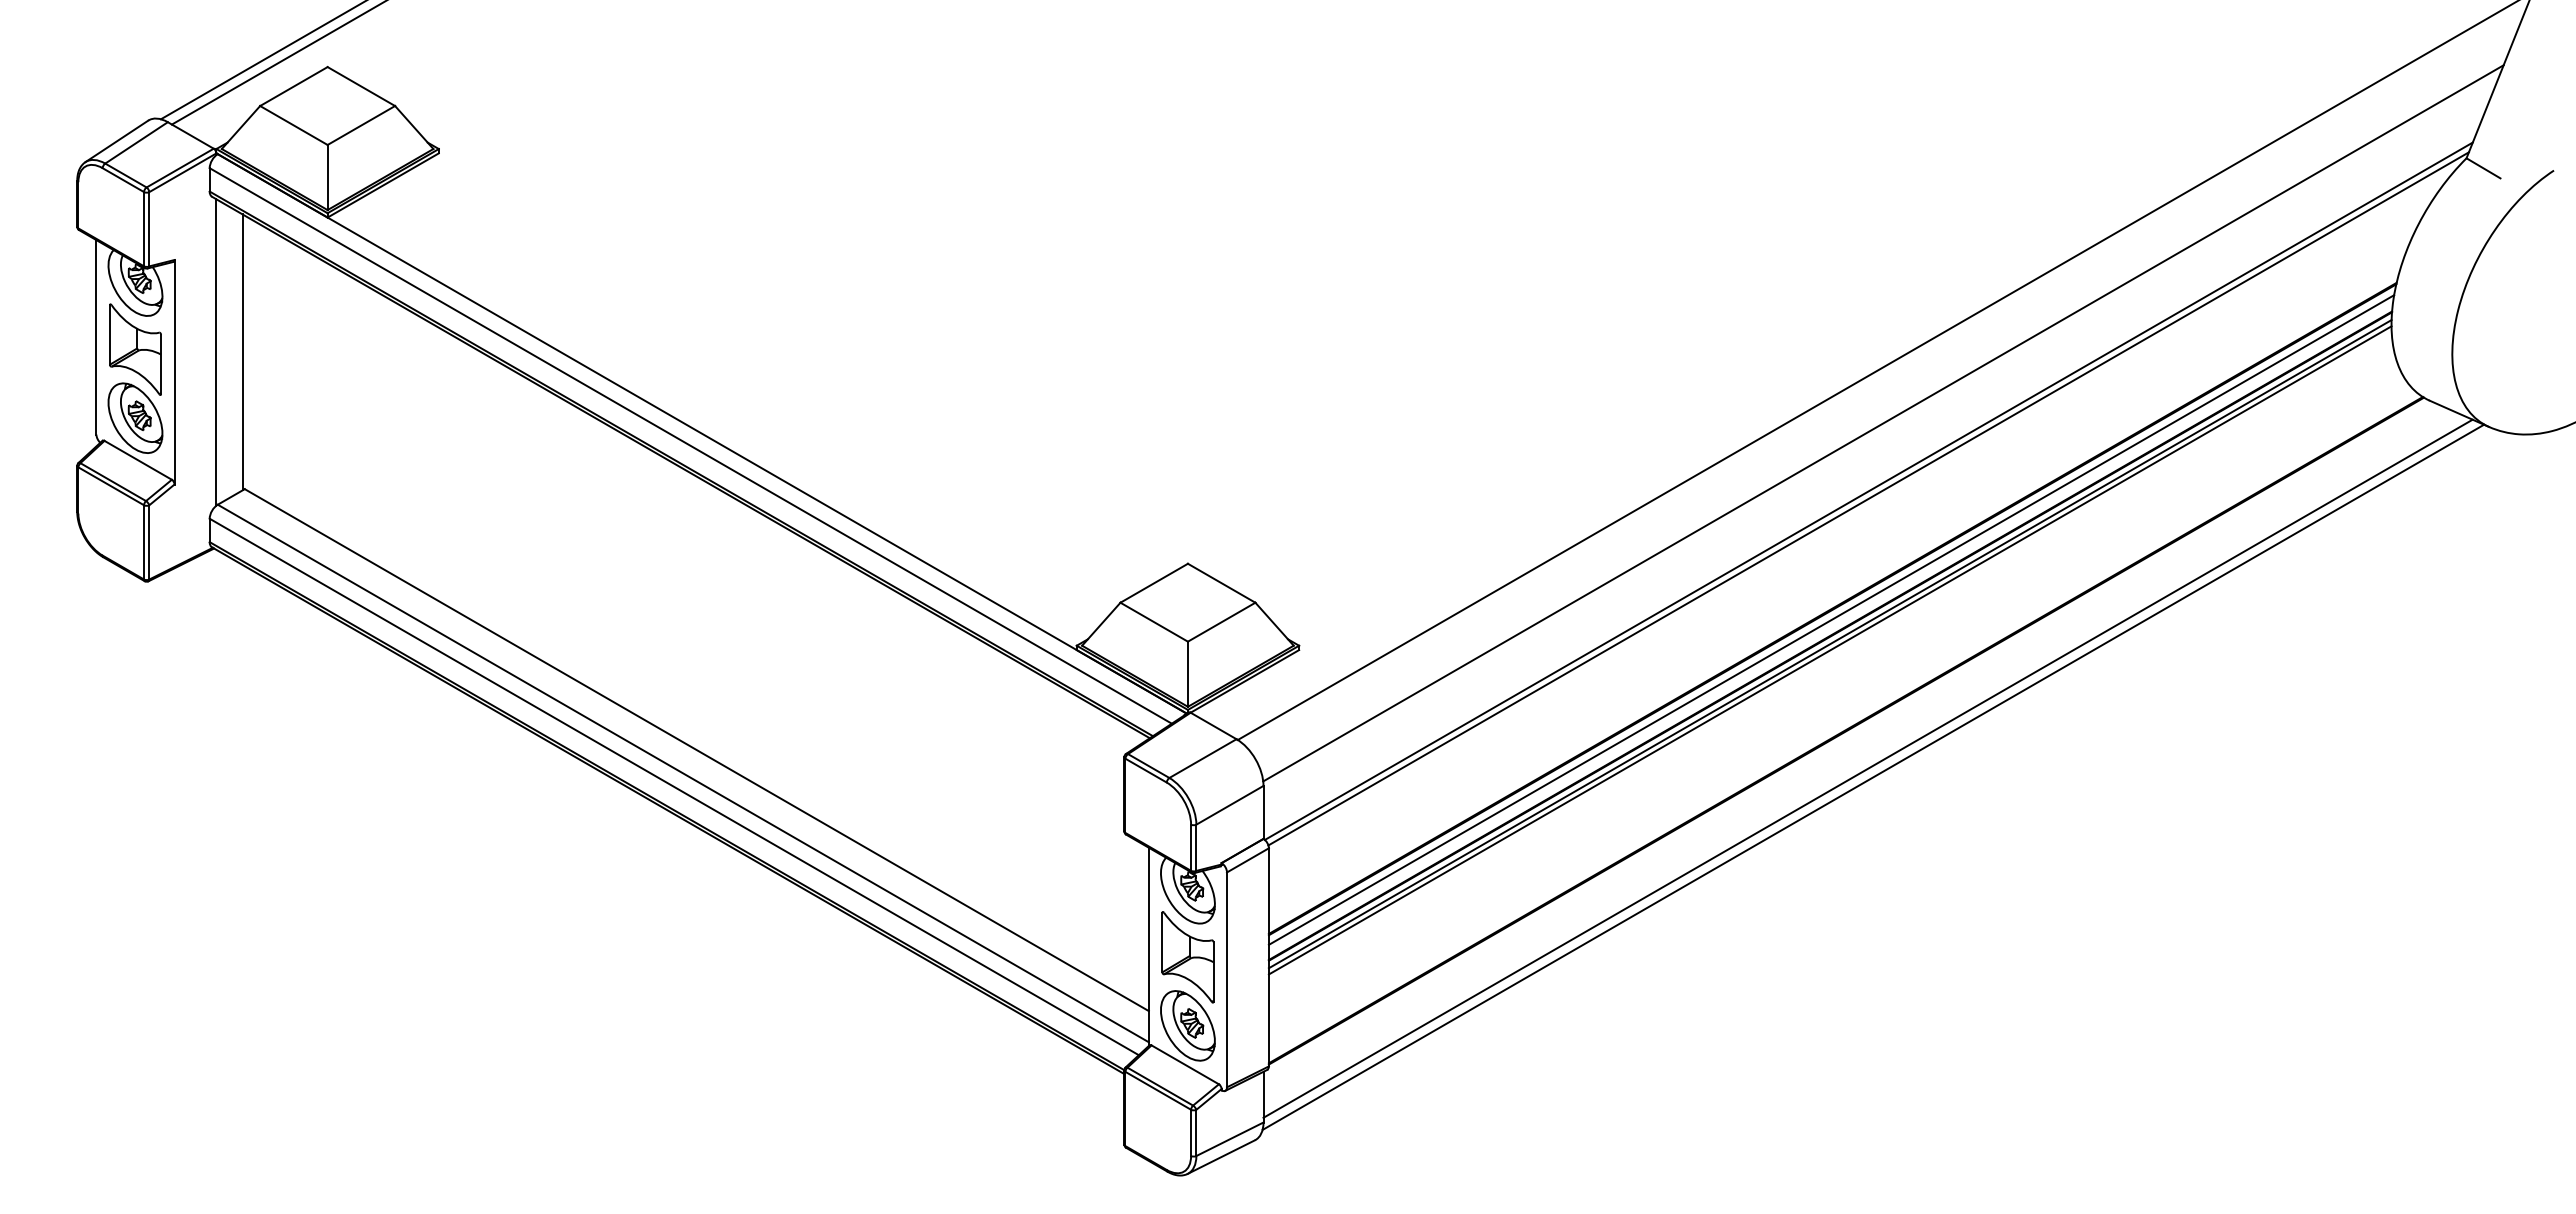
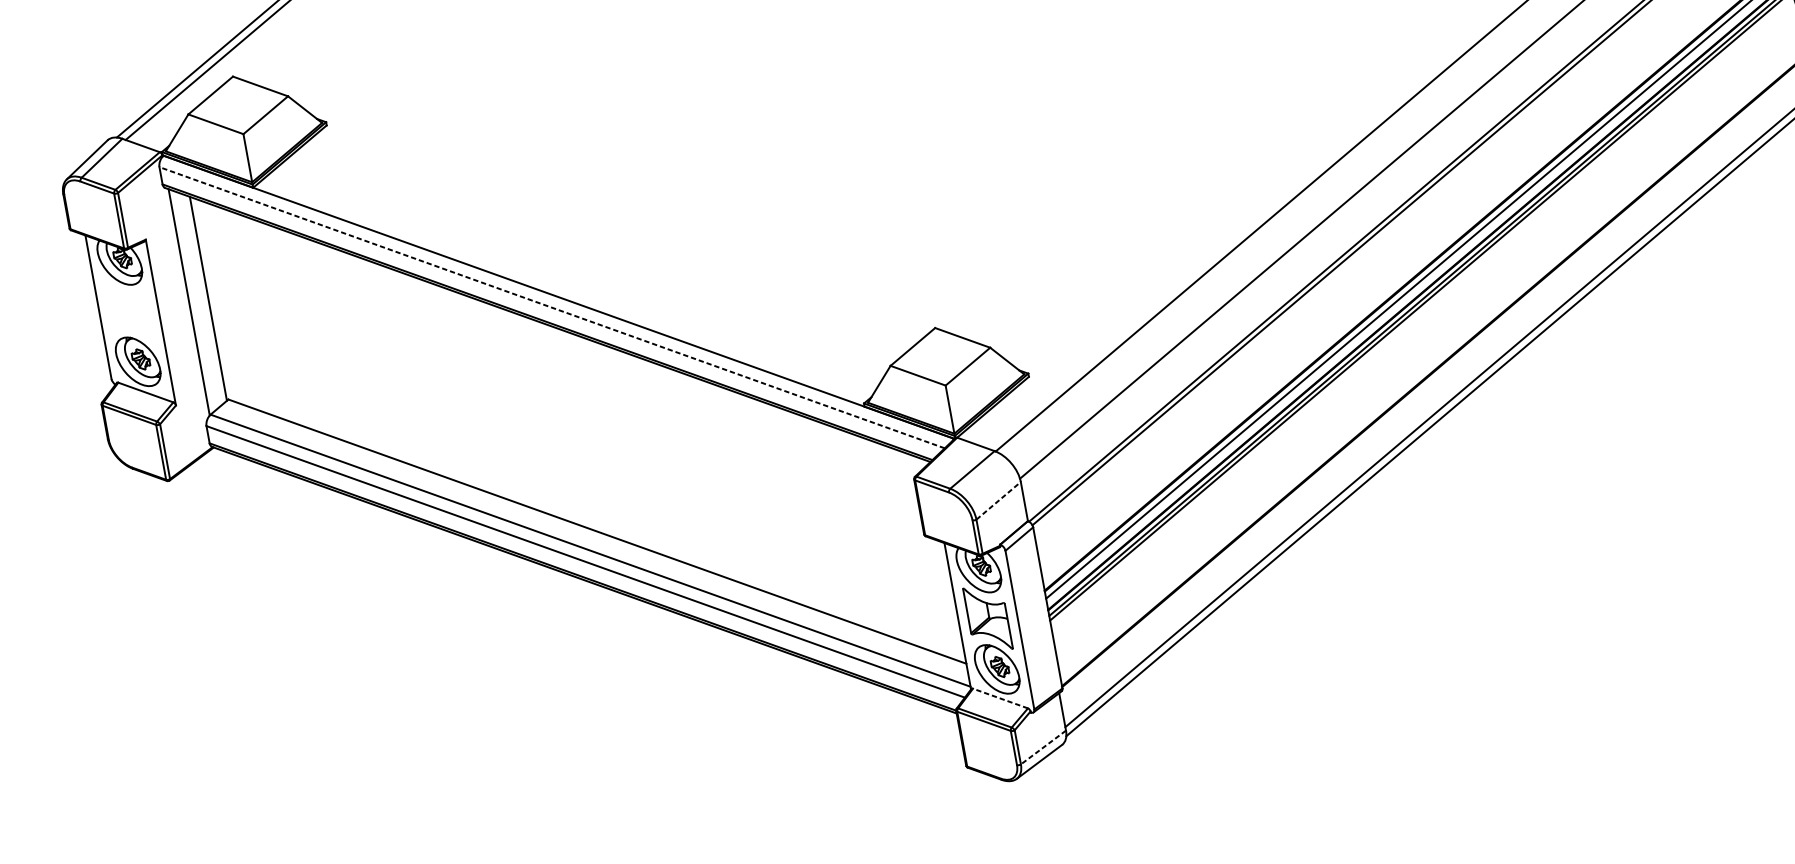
part: (135, 349) -> (128, 311), removed
line: (690, 445) -> (551, 307), solid -> dashed
line: (1229, 805) -> (998, 501), solid -> dashed
line: (1185, 1064) -> (1000, 698), solid -> dashed
line: (1229, 1139) -> (1043, 747), solid -> dashed

